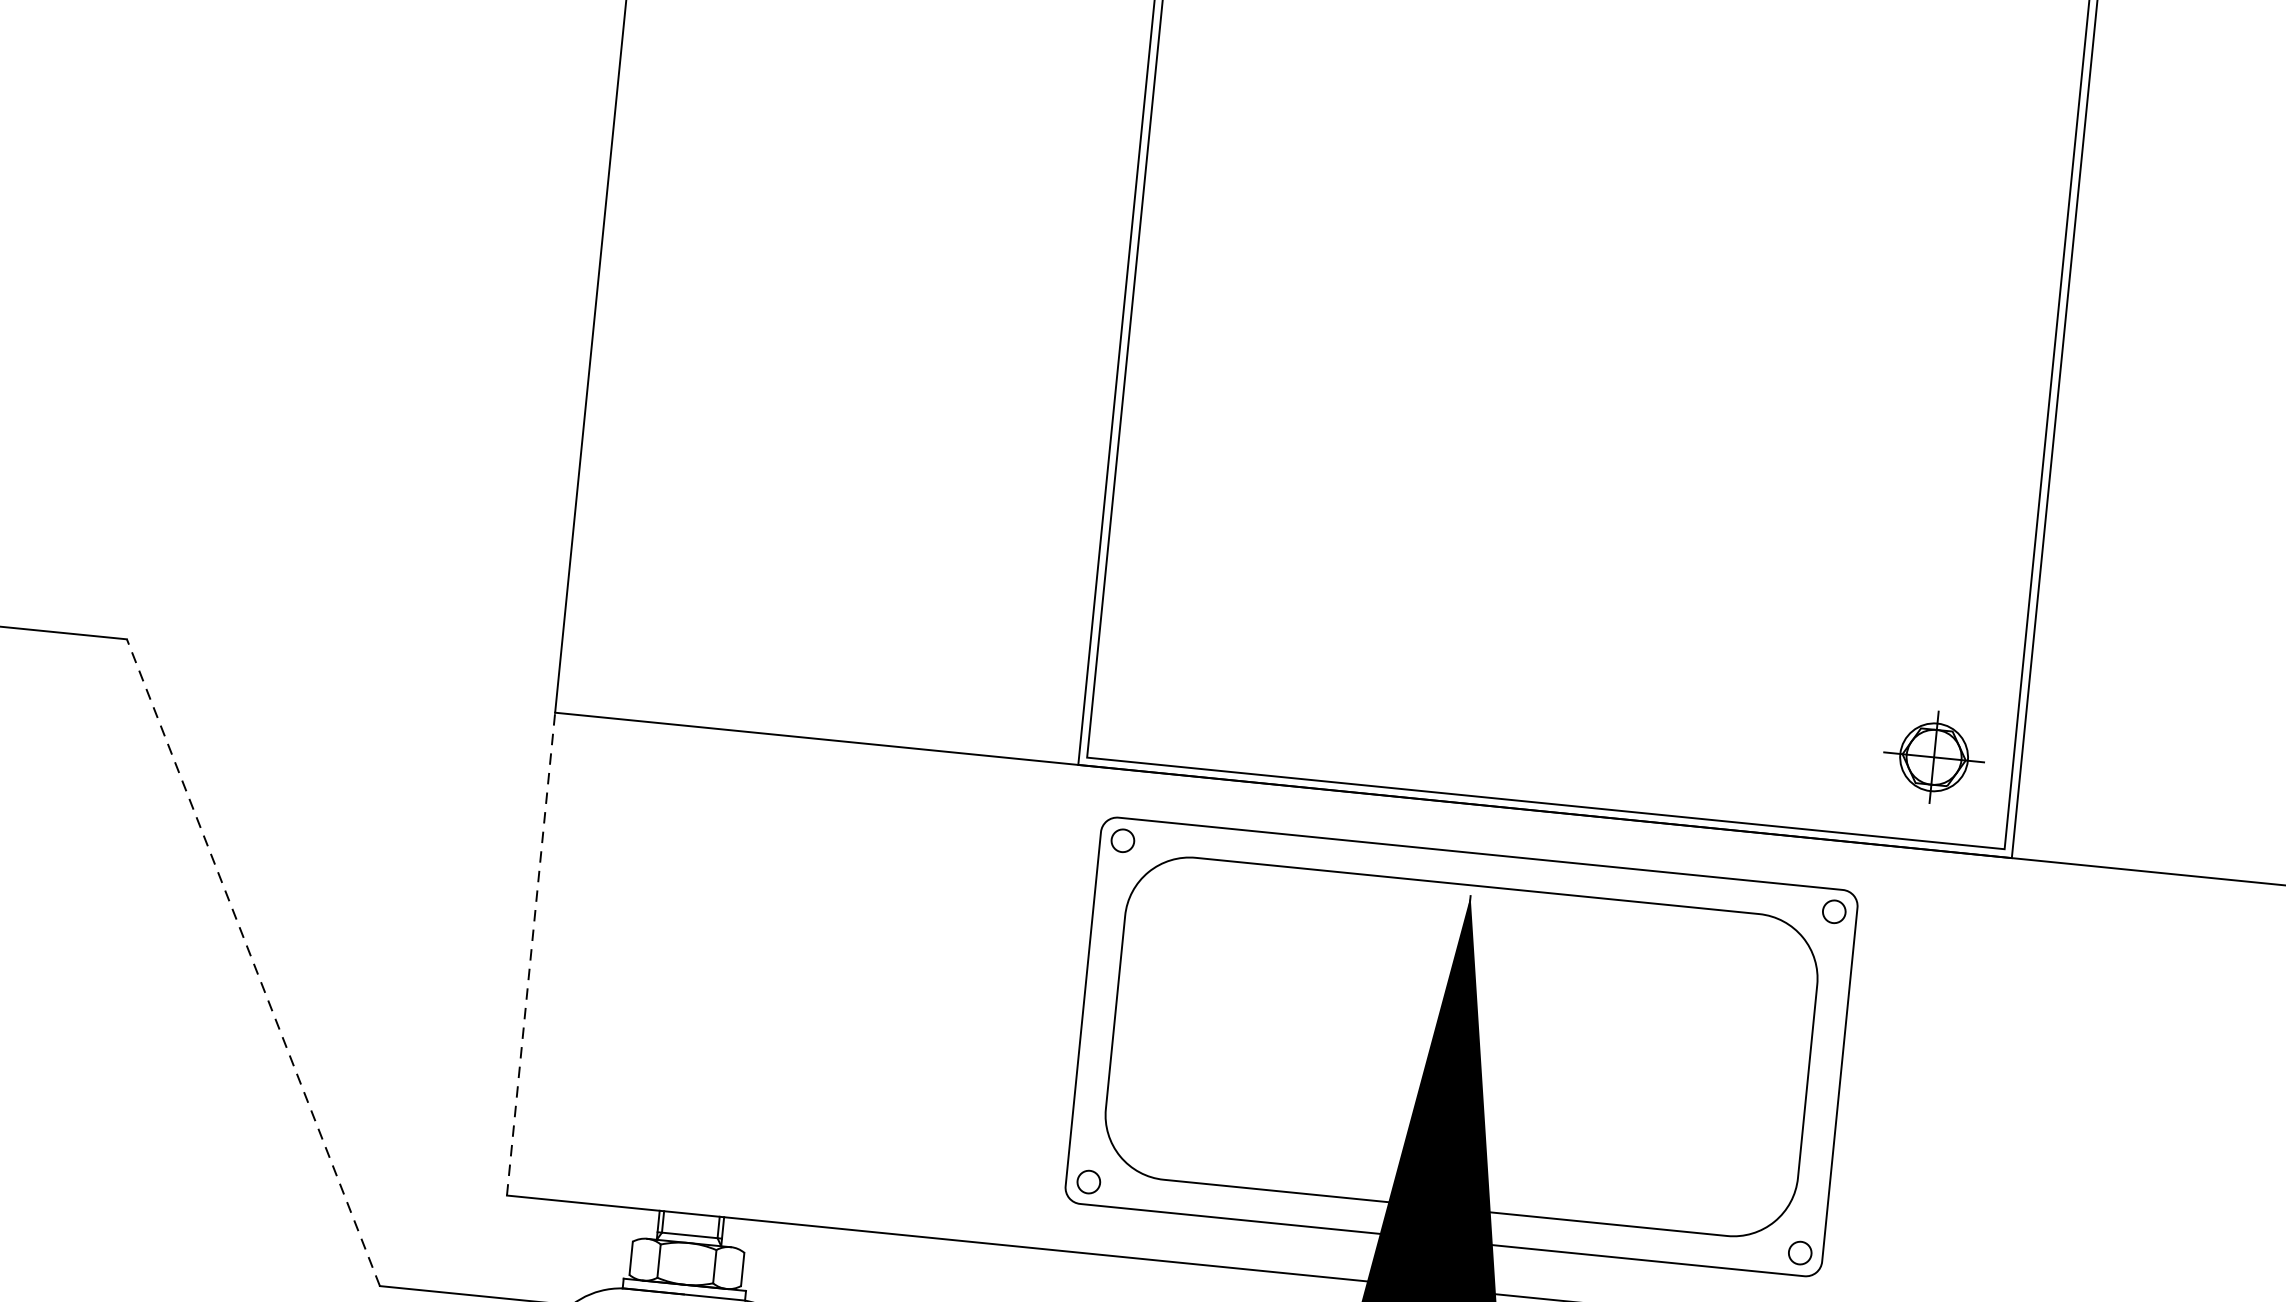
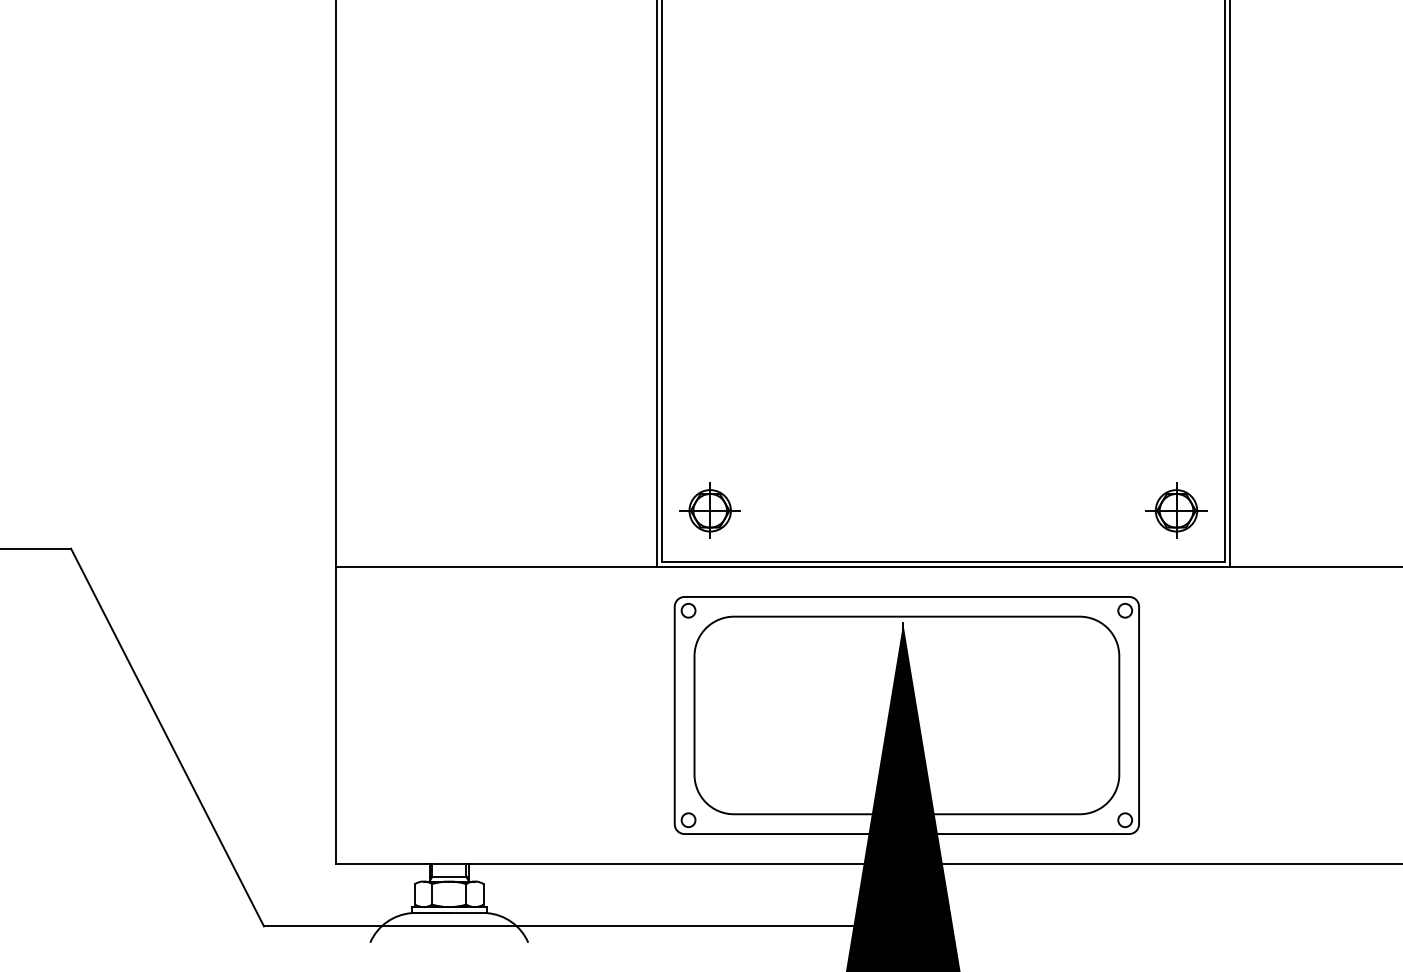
part: (1173, 680) -> (709, 510), added
line: (530, 954) -> (335, 715), dashed -> solid
line: (253, 962) -> (167, 737), dashed -> solid

